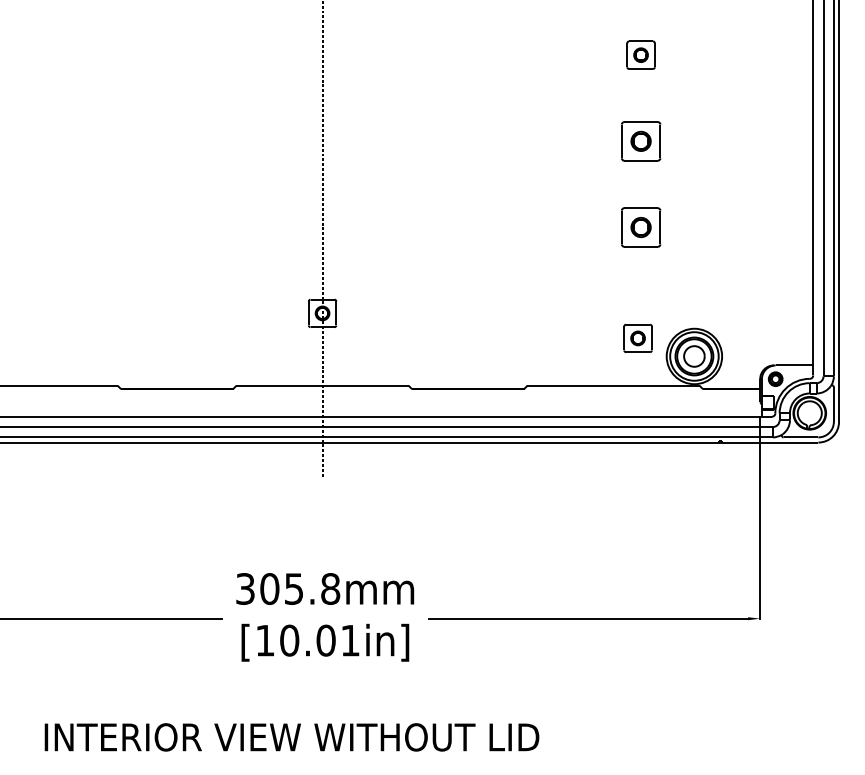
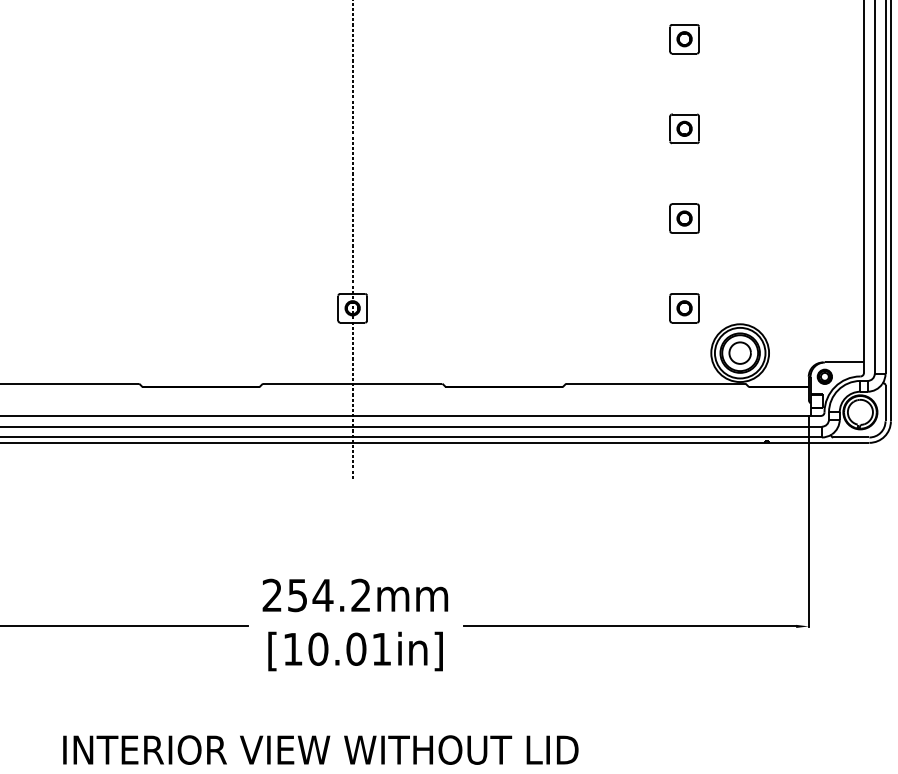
part: (640, 140) -> (684, 128), size x0.71
part: (640, 226) -> (684, 217), size x0.71
part: (637, 337) -> (684, 307), moved
text: (288, 588) -> (317, 594), 305.8mm -> 254.2mm

